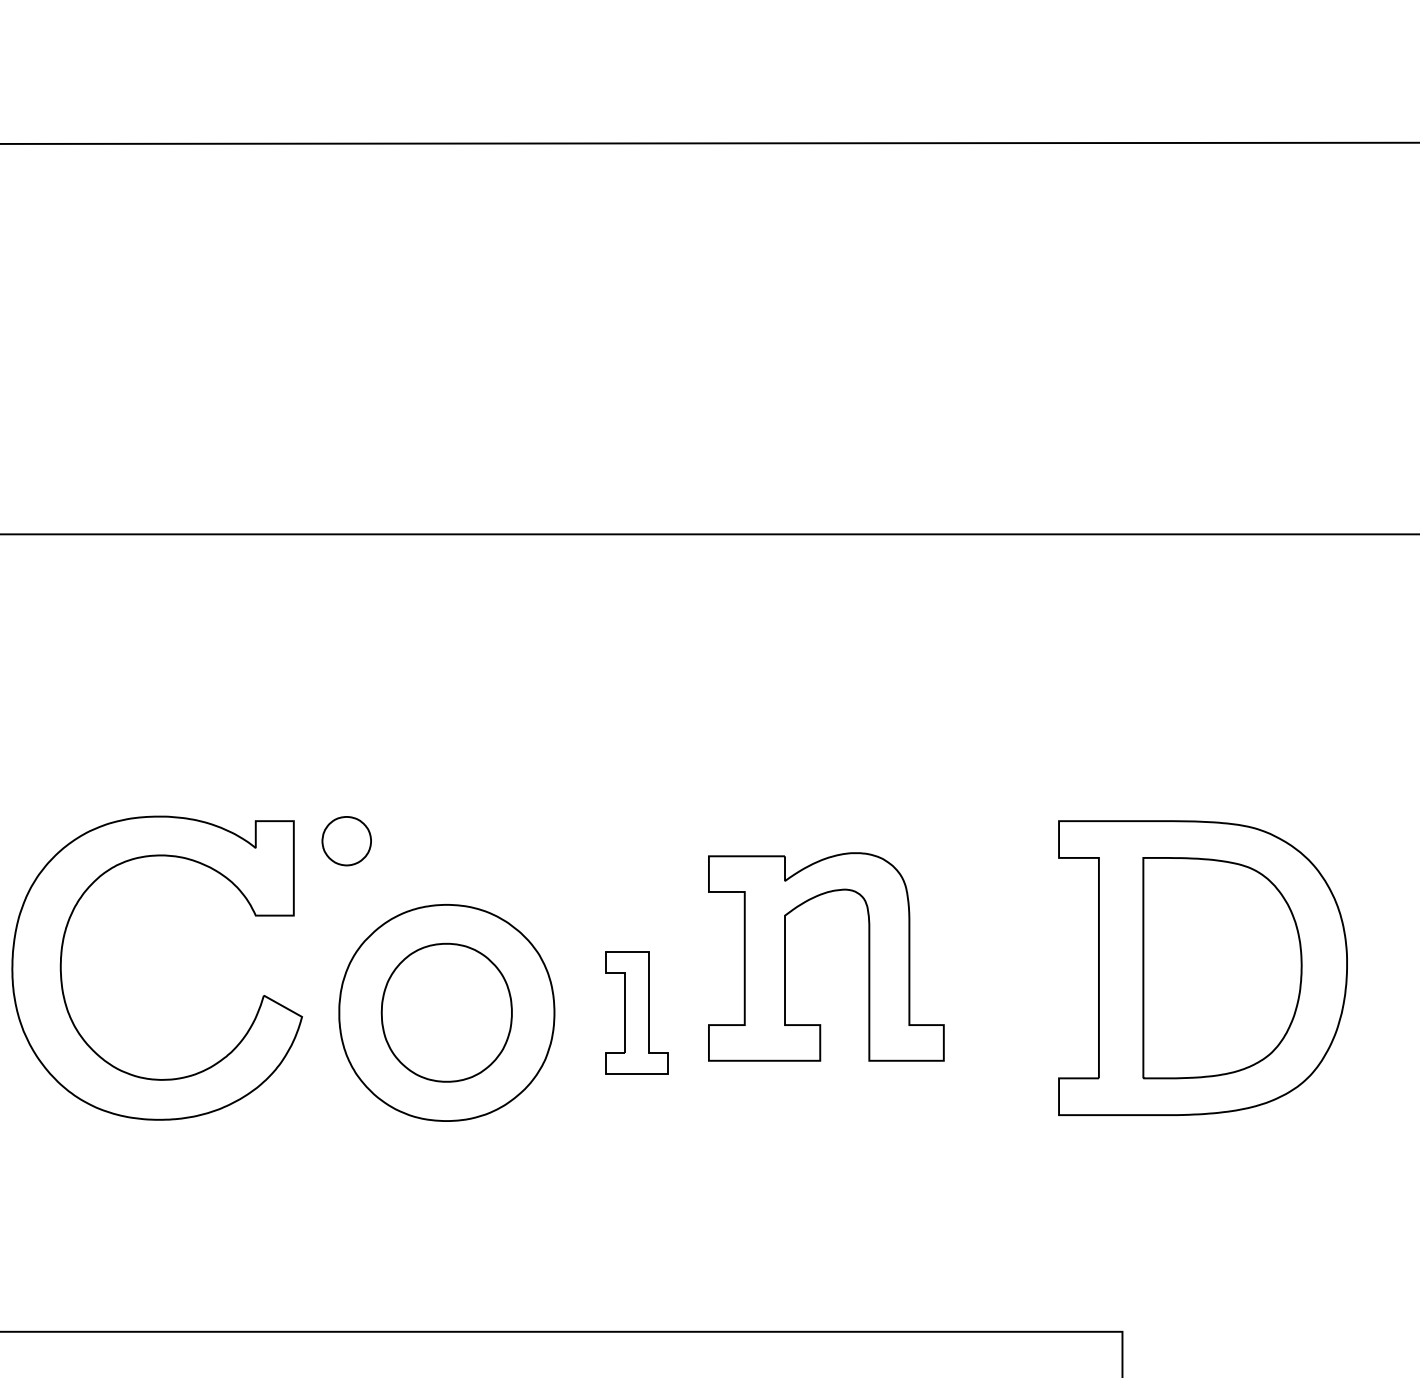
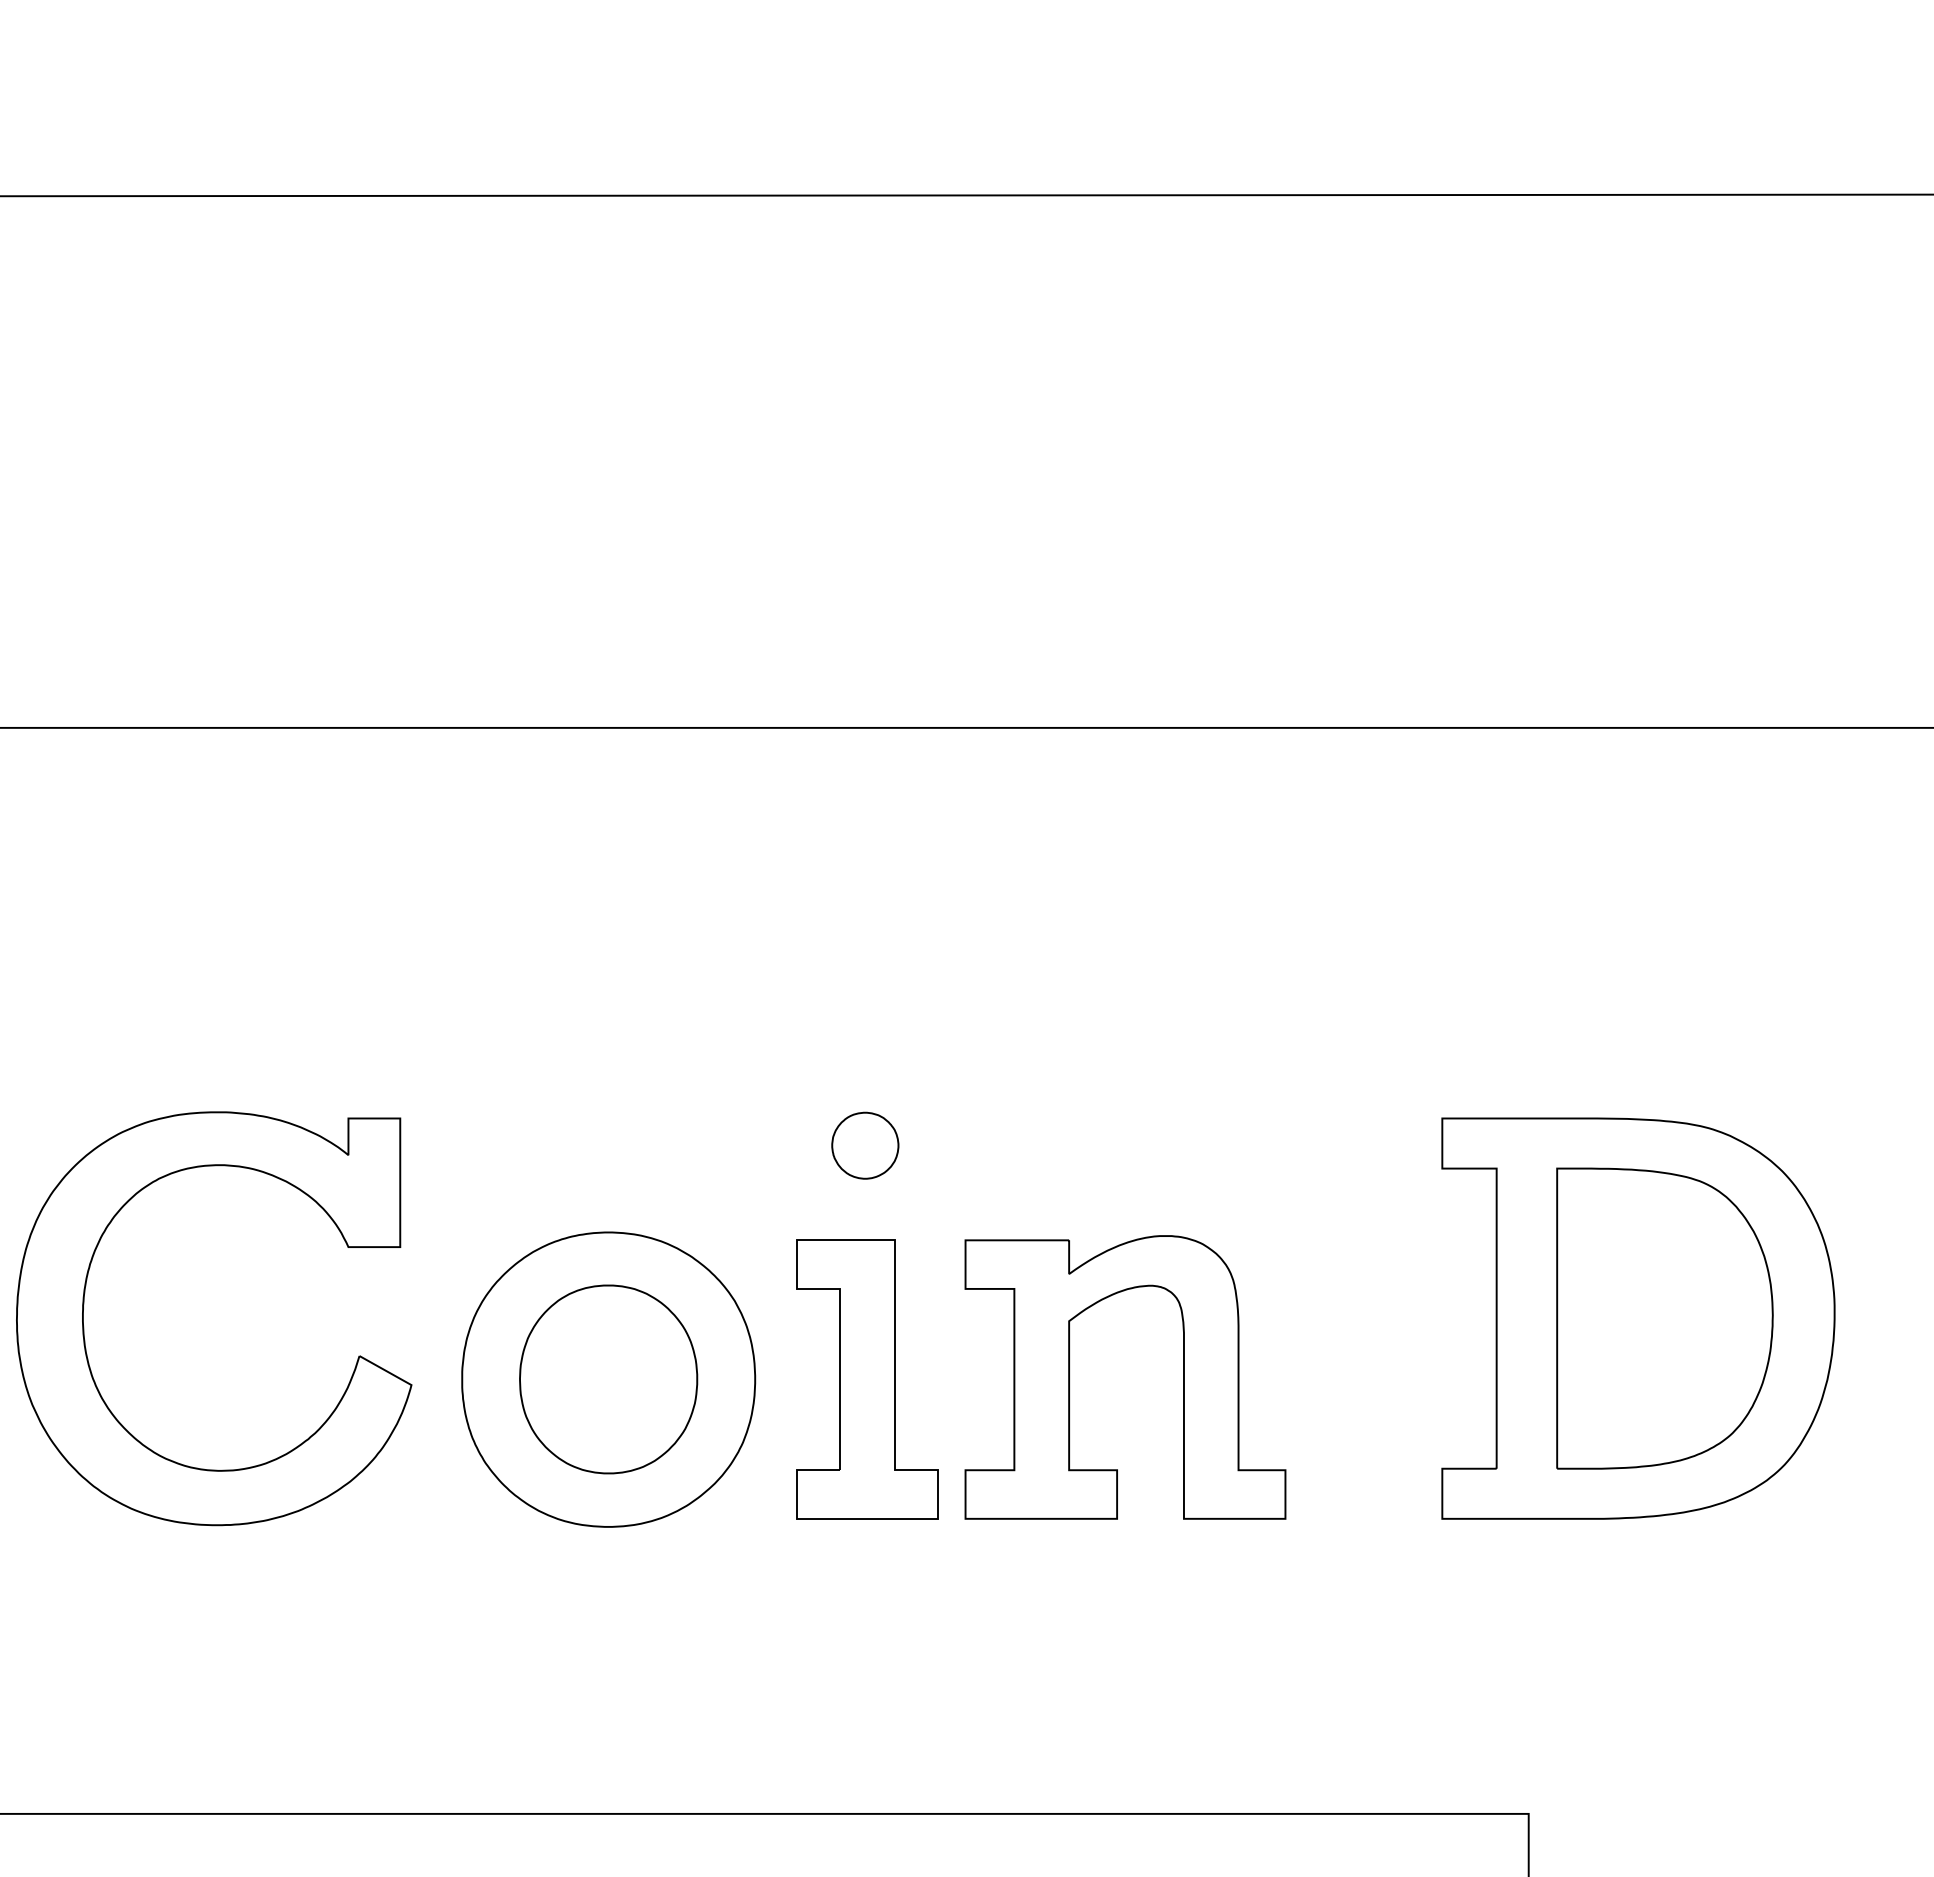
part: (346, 841) -> (865, 1145), moved
part: (785, 957) -> (1069, 1377), moved
part: (636, 1012) -> (867, 1379), size x1.67

